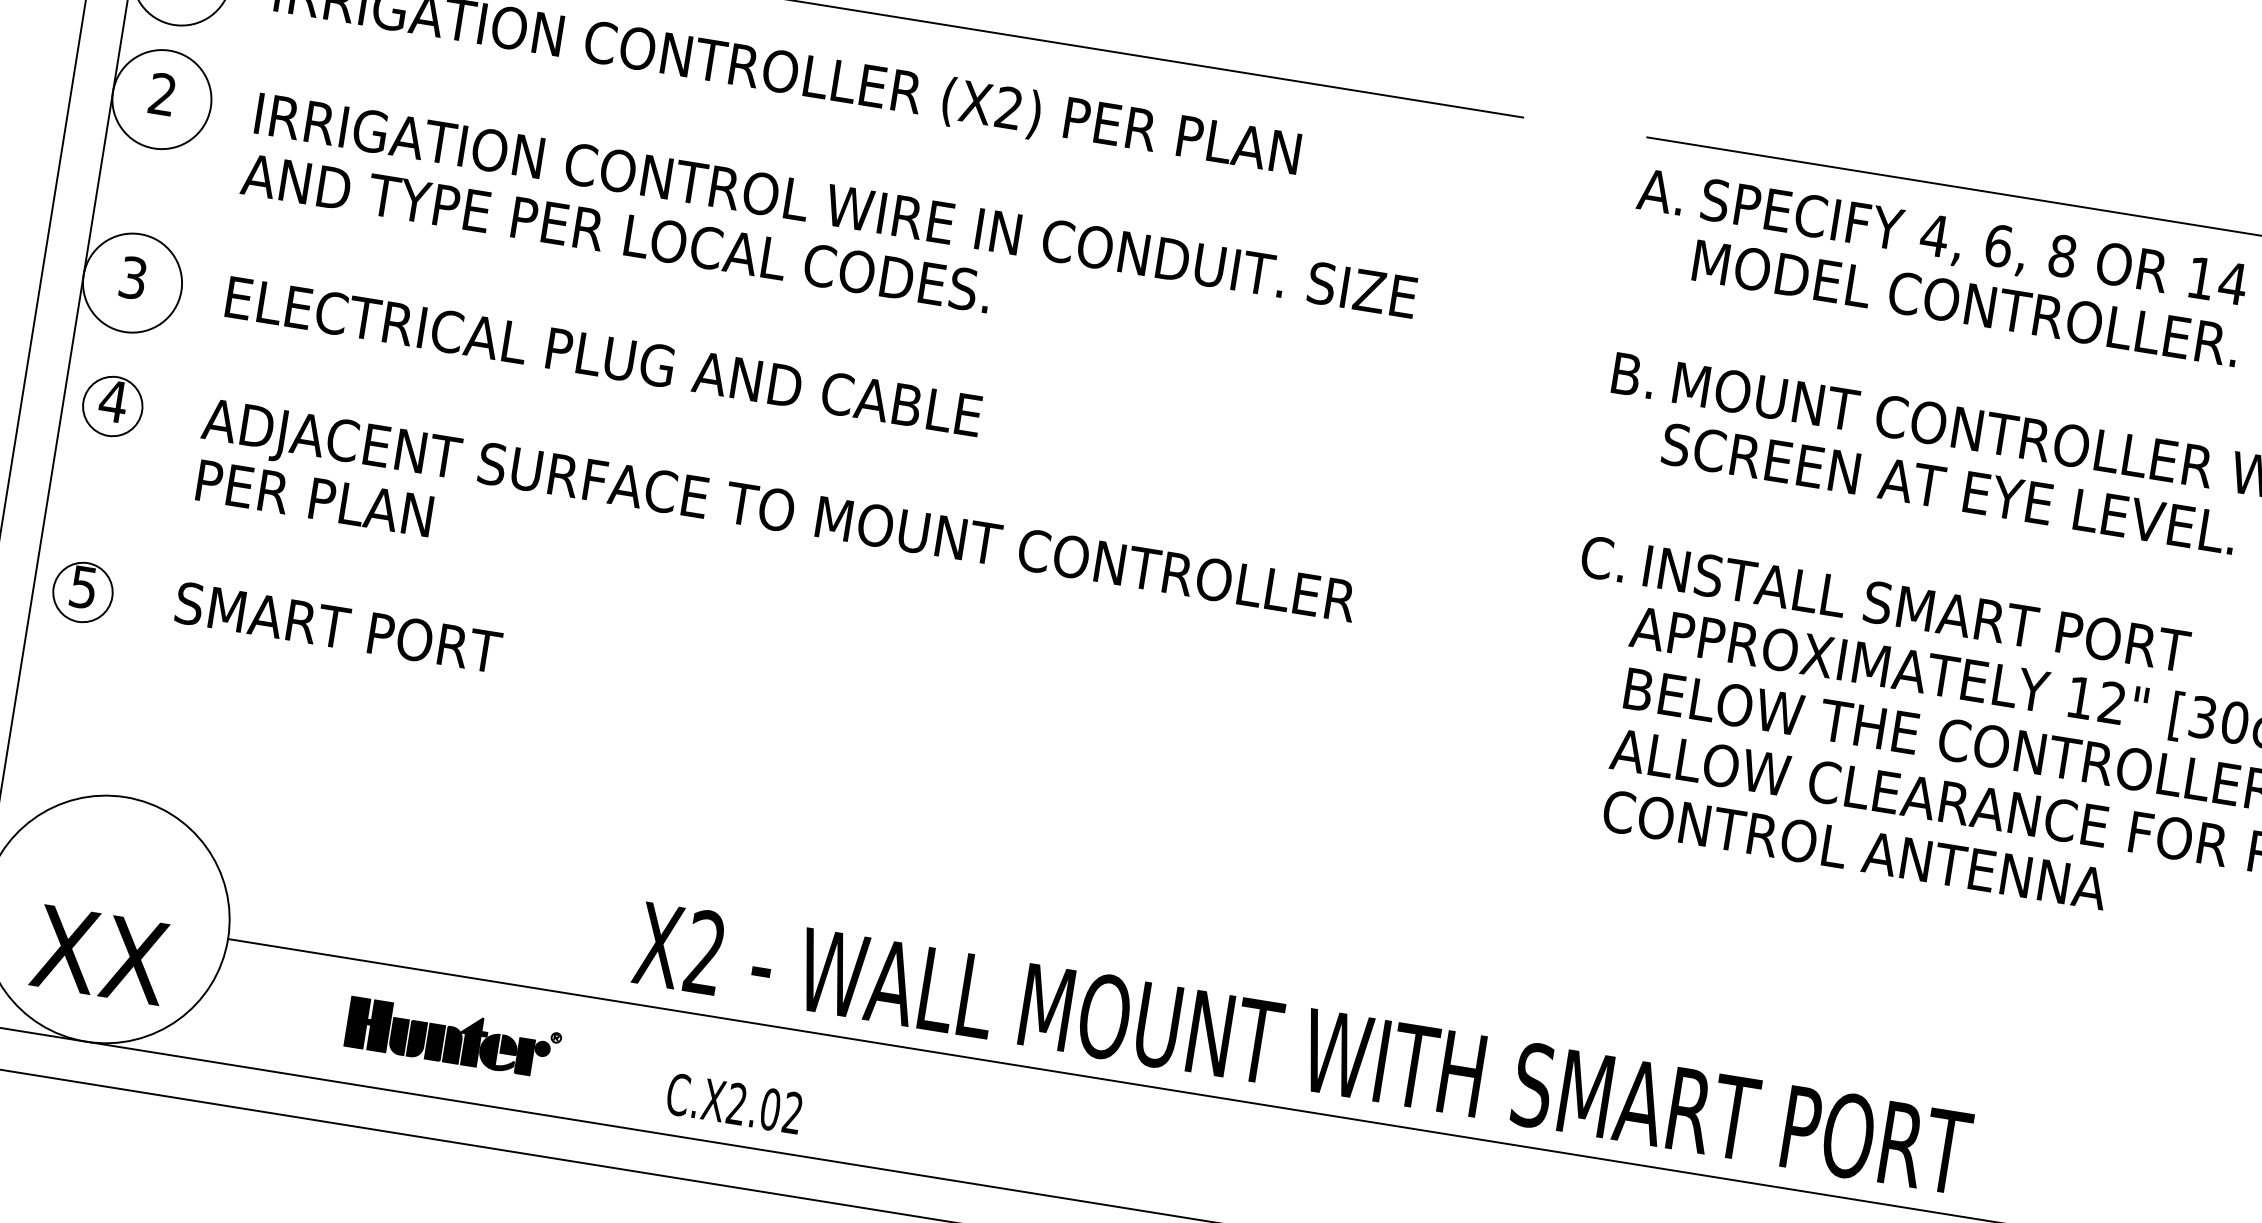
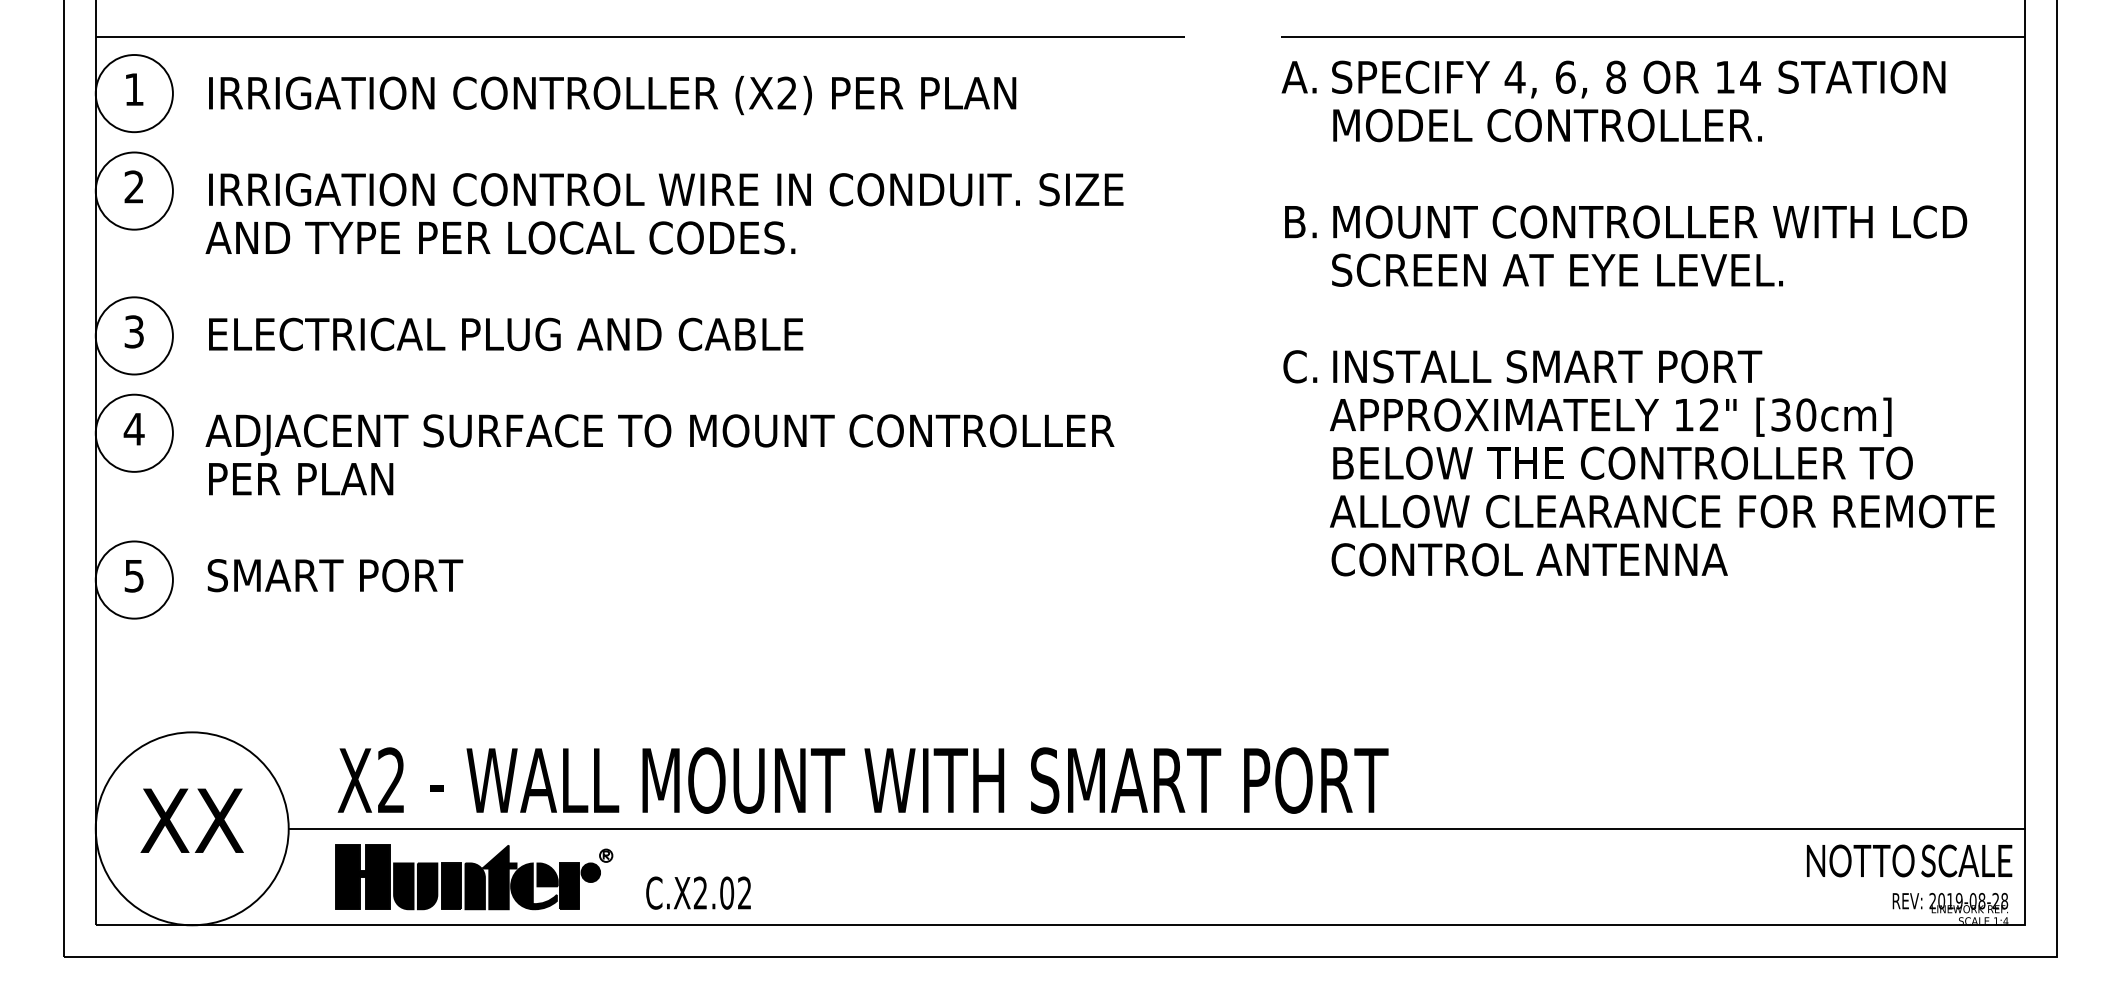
circle: (111, 405) -> (133, 432), size x1.67
circle: (81, 591) -> (133, 579), size x1.67
text: (99, 954) -> (191, 820), moved
part: (453, 1038) -> (474, 877), size x1.67
text: (1302, 1048) -> (862, 780), moved

